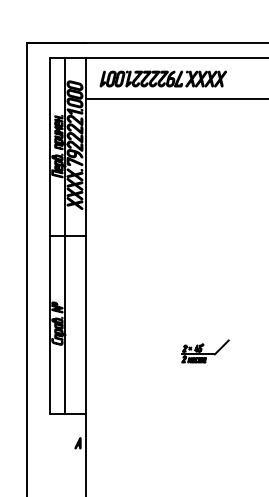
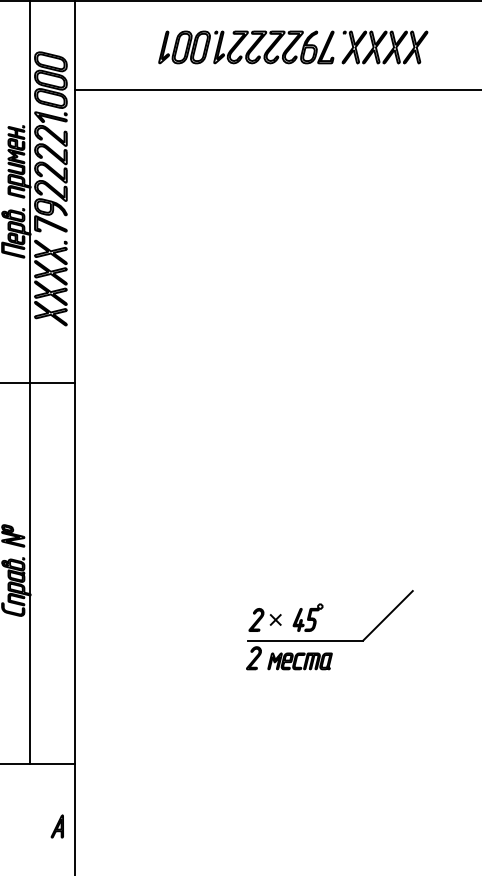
part: (162, 78) -> (291, 46), moved
part: (205, 351) -> (330, 630), size x1.67

